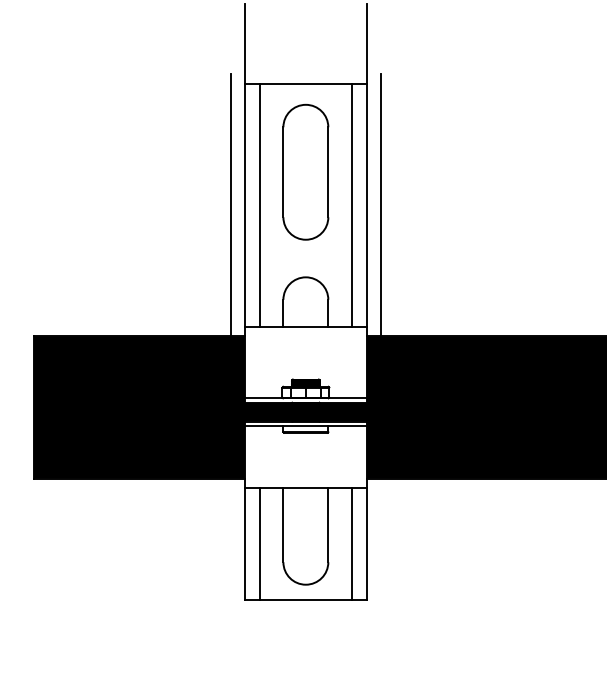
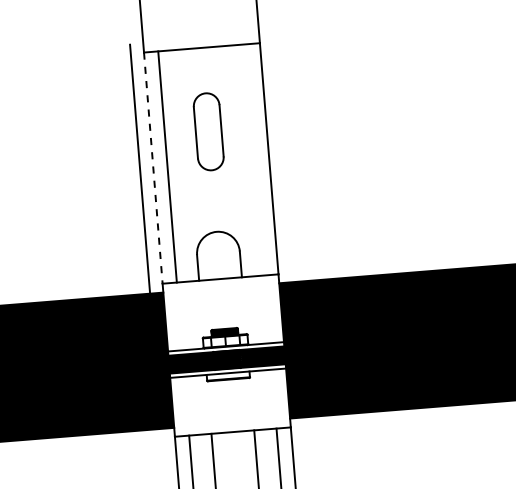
part: (305, 171) -> (208, 131), size x0.6
line: (351, 204) -> (254, 159), removed
line: (244, 205) -> (152, 168), solid -> dashed
line: (380, 205) -> (282, 157), removed

